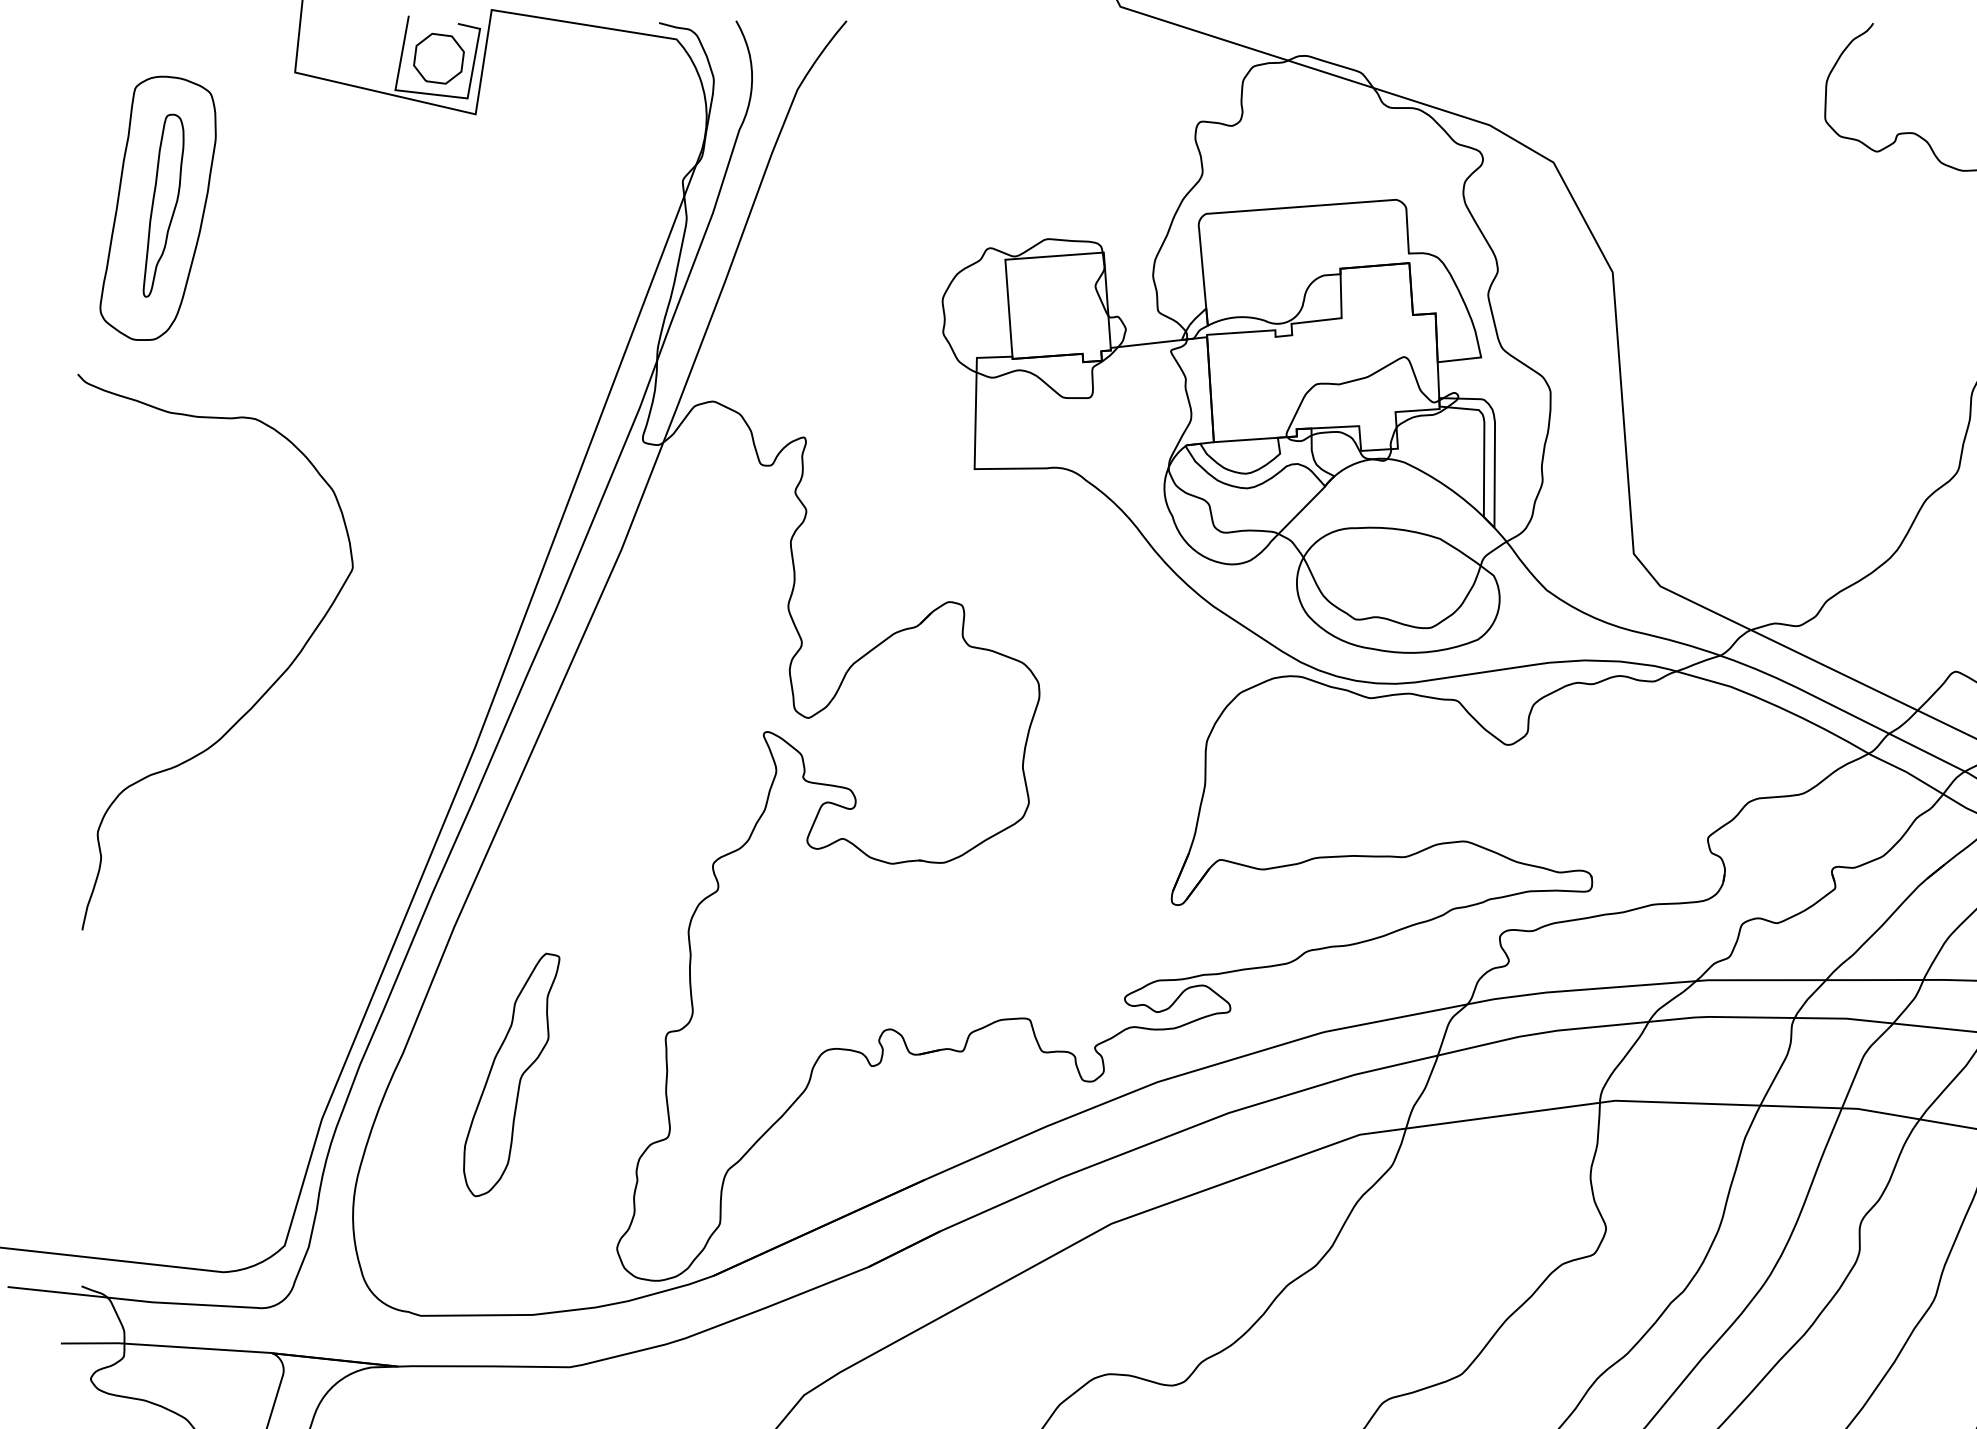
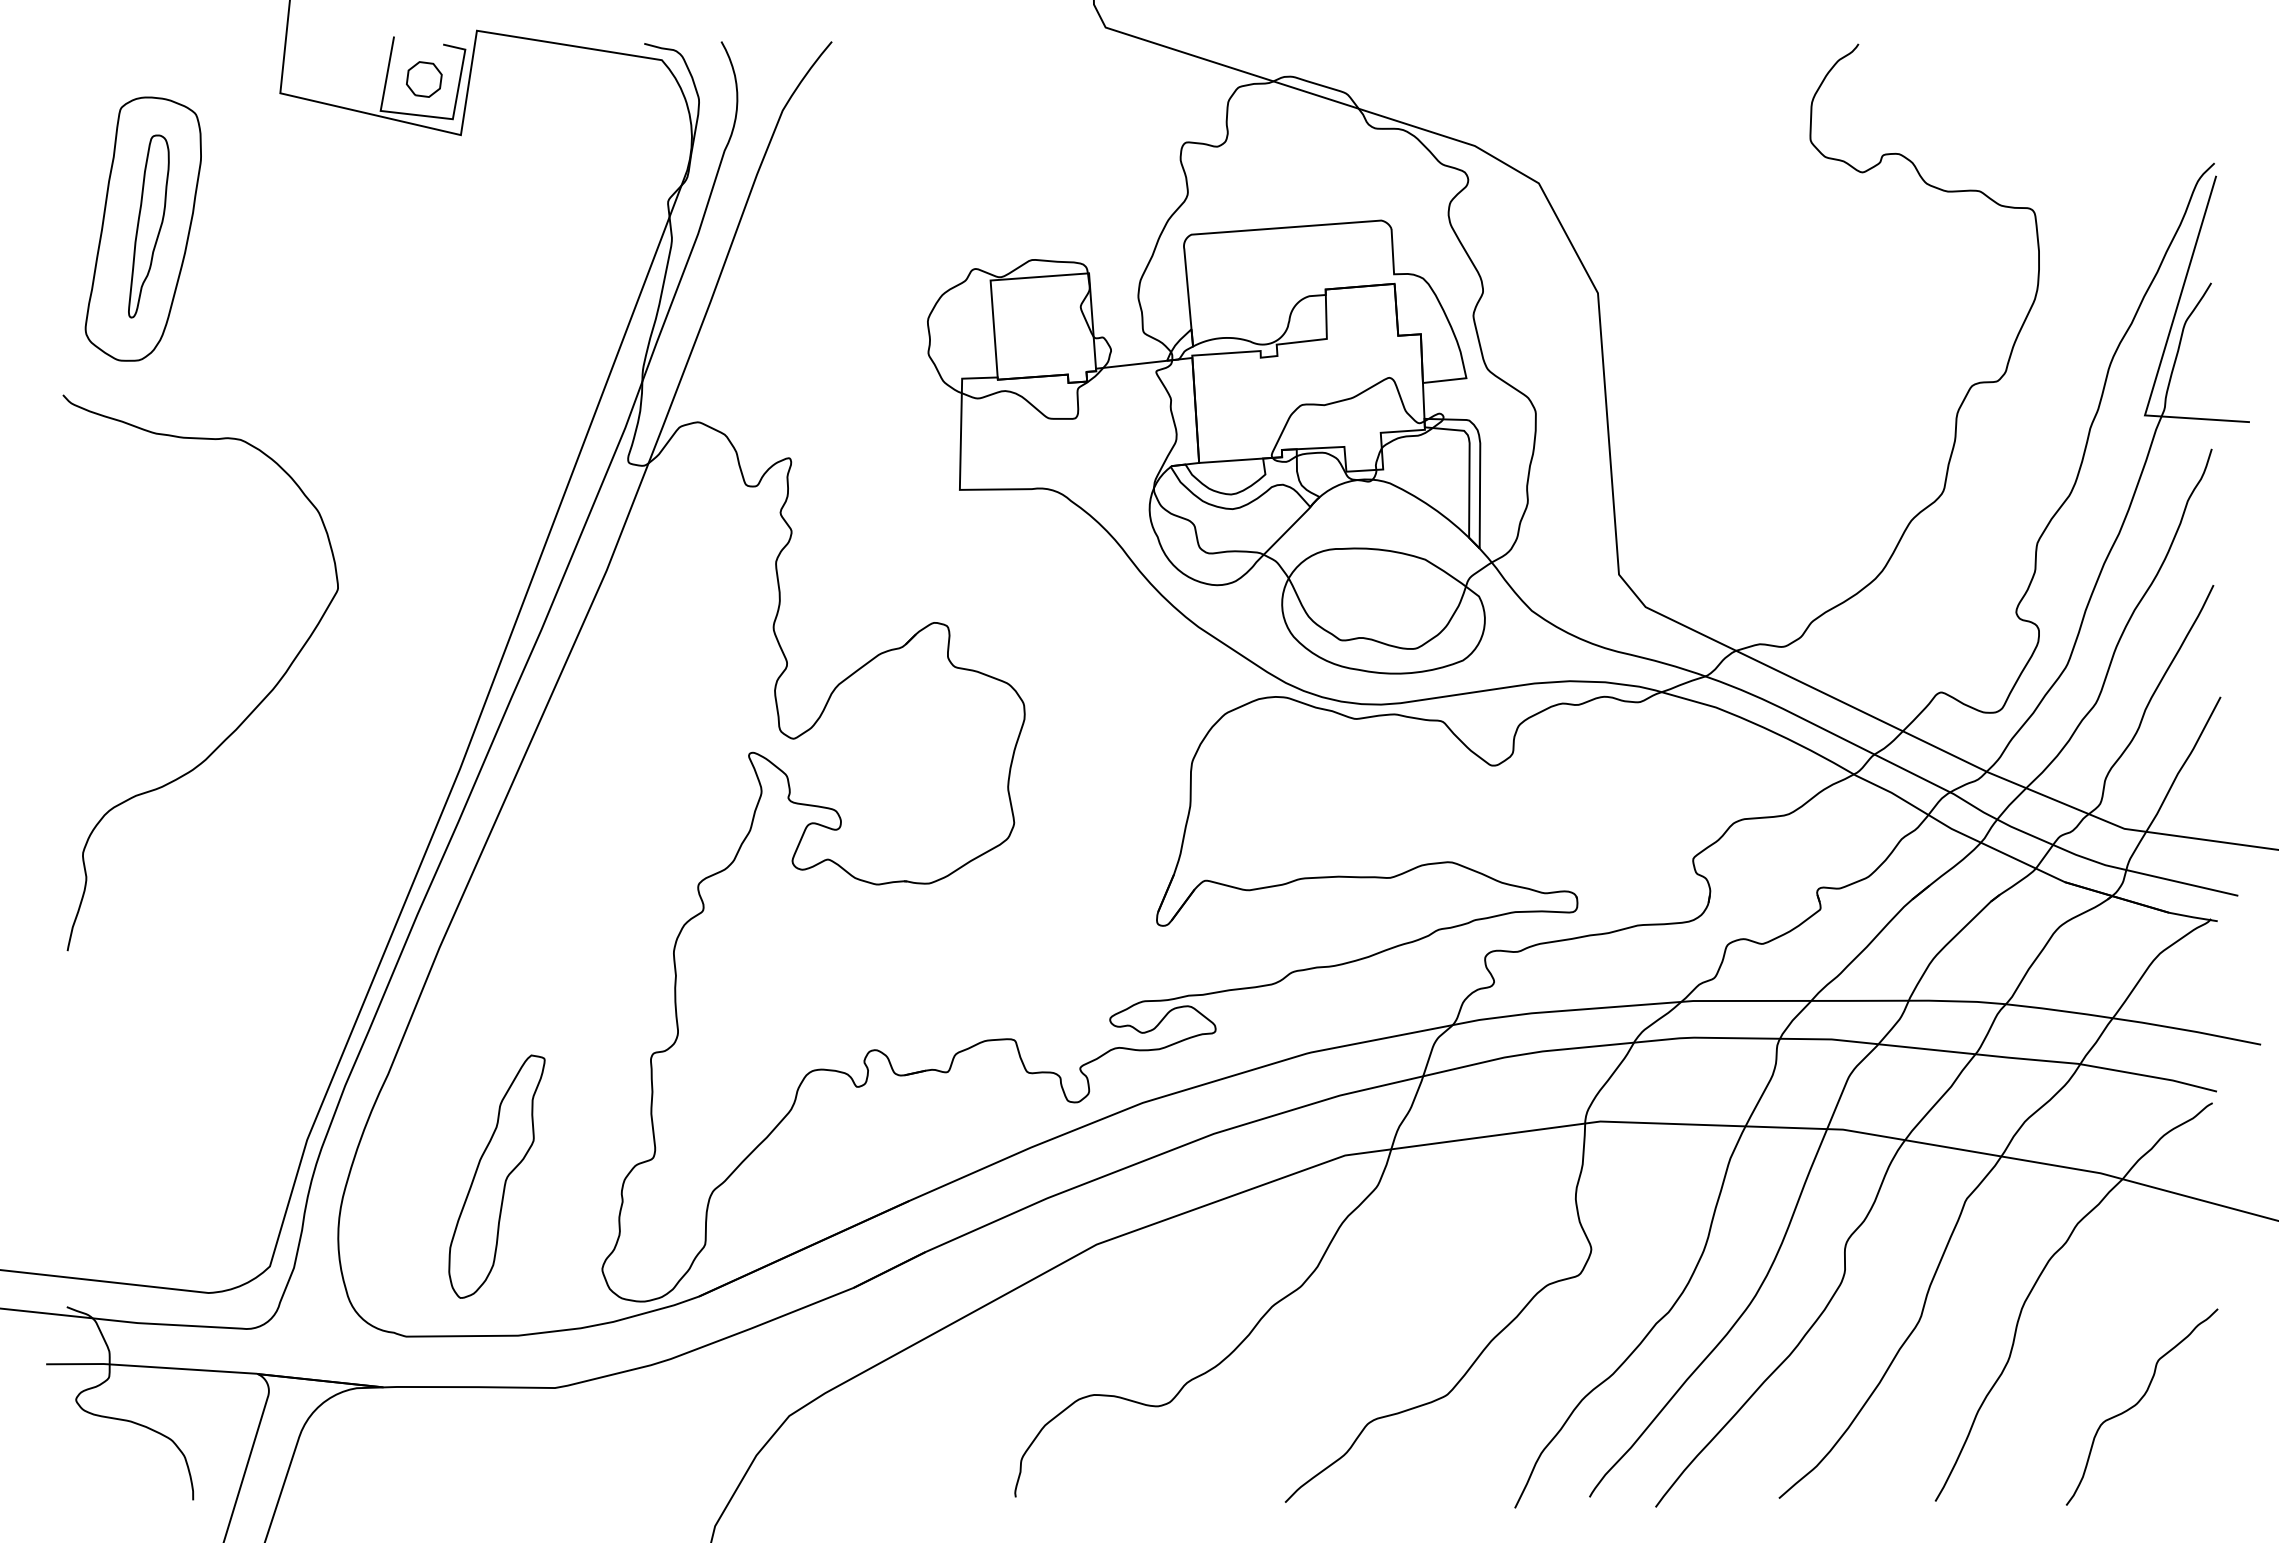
part: (439, 58) -> (424, 79), size x0.7
part: (511, 1074) -> (496, 1176), moved

